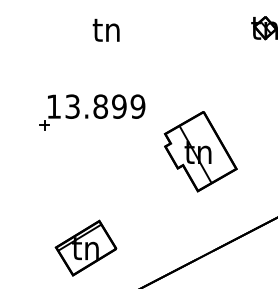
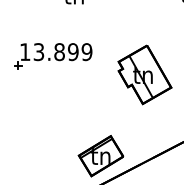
part: (92, 112) -> (53, 56), moved
part: (200, 151) -> (144, 74), moved
part: (85, 247) -> (100, 155), moved

